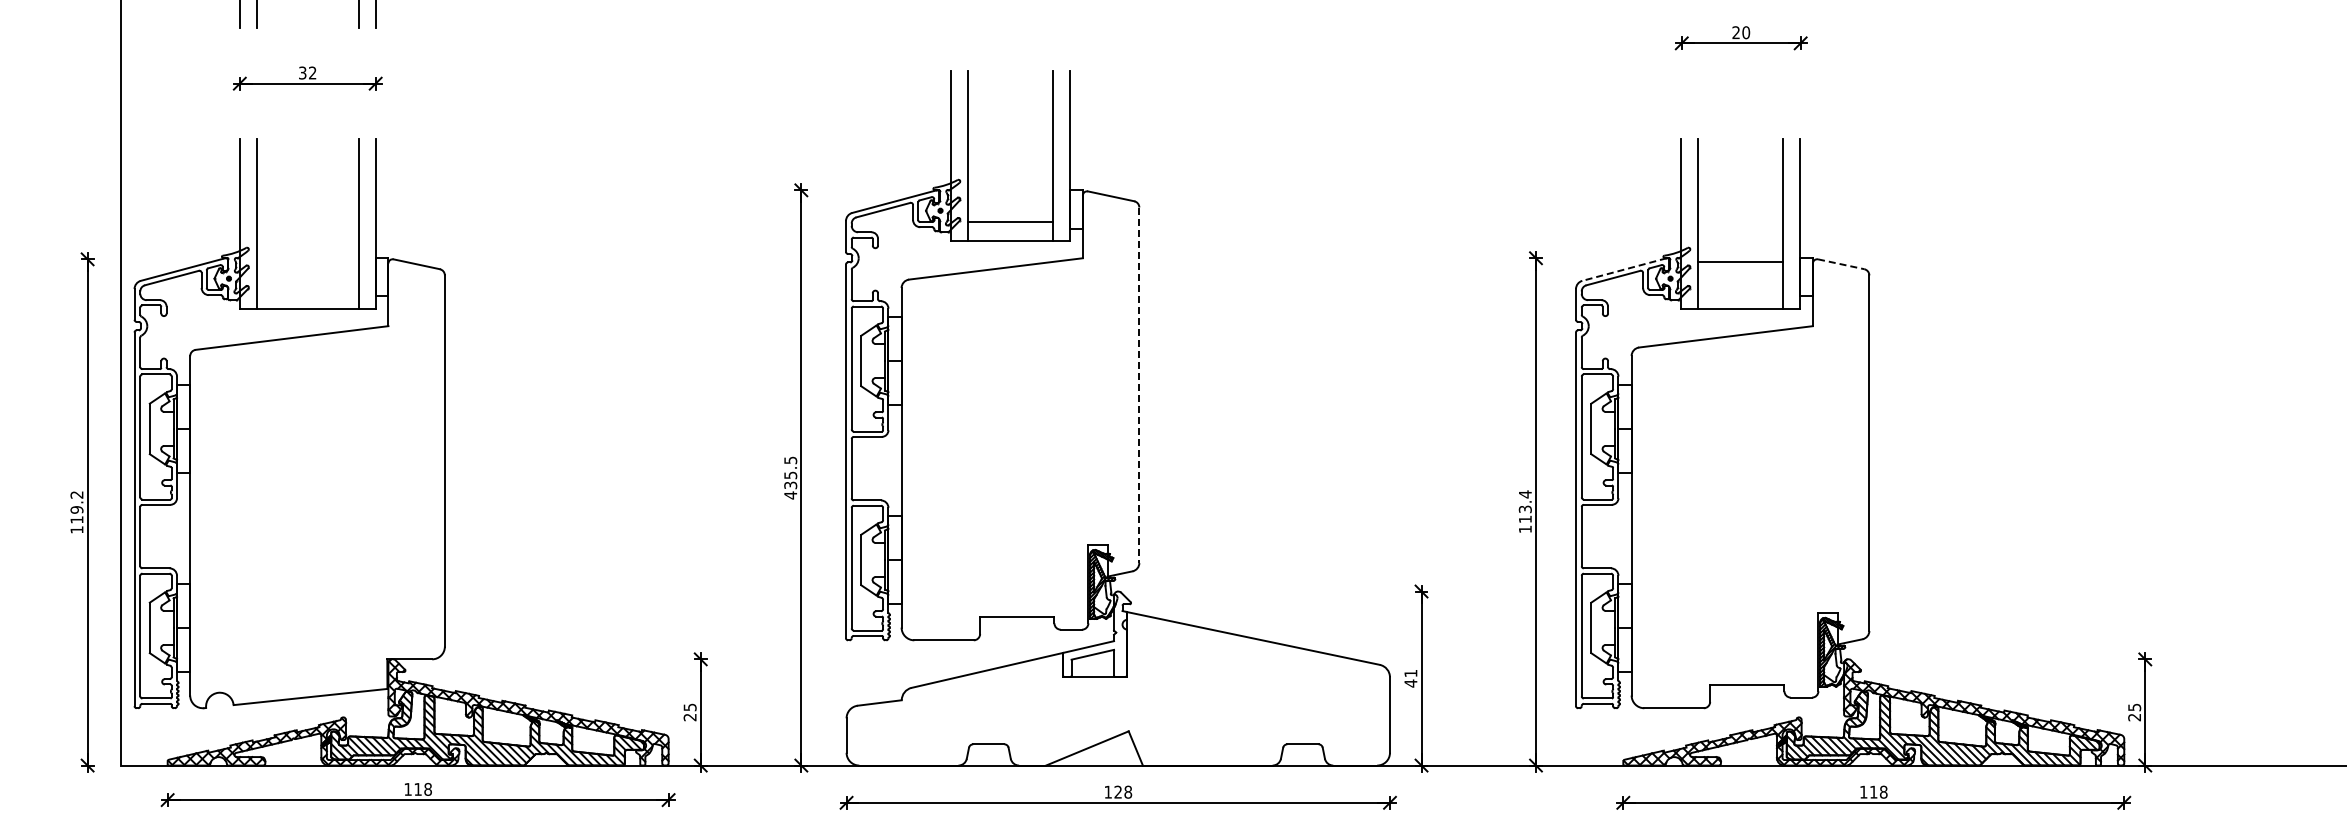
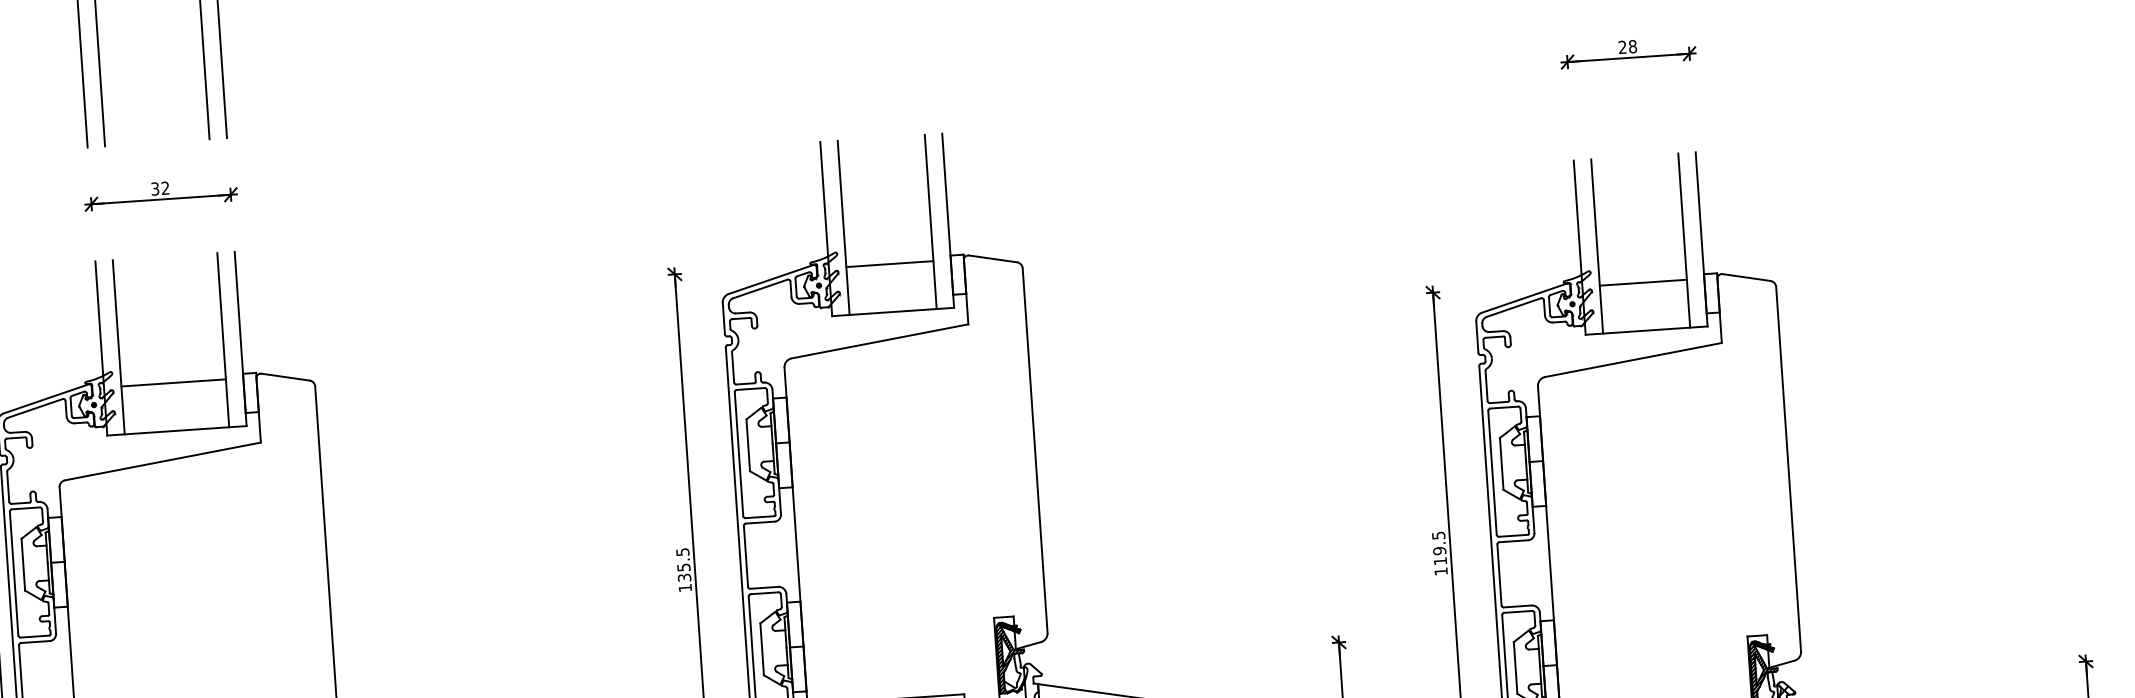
text: (1746, 32) -> (1633, 46), 20 -> 28
line: (1010, 221) -> (889, 264), moved
line: (307, 262) -> (173, 382), added
line: (1841, 264) -> (1746, 277), dashed -> solid
line: (1624, 269) -> (1524, 298), dashed -> solid
line: (1139, 385) -> (1035, 450), dashed -> solid
text: (790, 495) -> (685, 588), 435.5 -> 135.5
text: (1525, 501) -> (1439, 542), 113.4 -> 119.5

